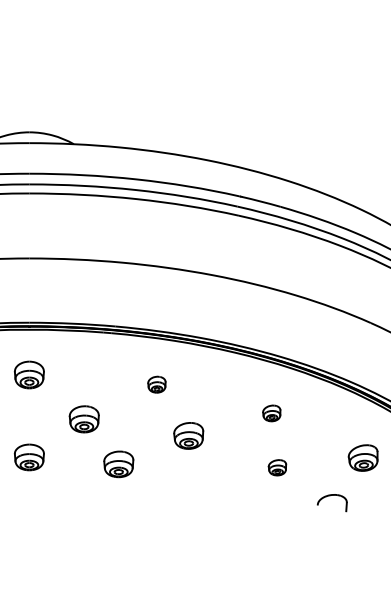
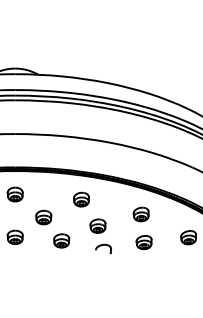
part: (156, 384) -> (81, 199), size x1.67
part: (270, 413) -> (140, 214), size x1.67
part: (276, 467) -> (143, 242), size x1.67
part: (332, 502) -> (103, 248), moved

